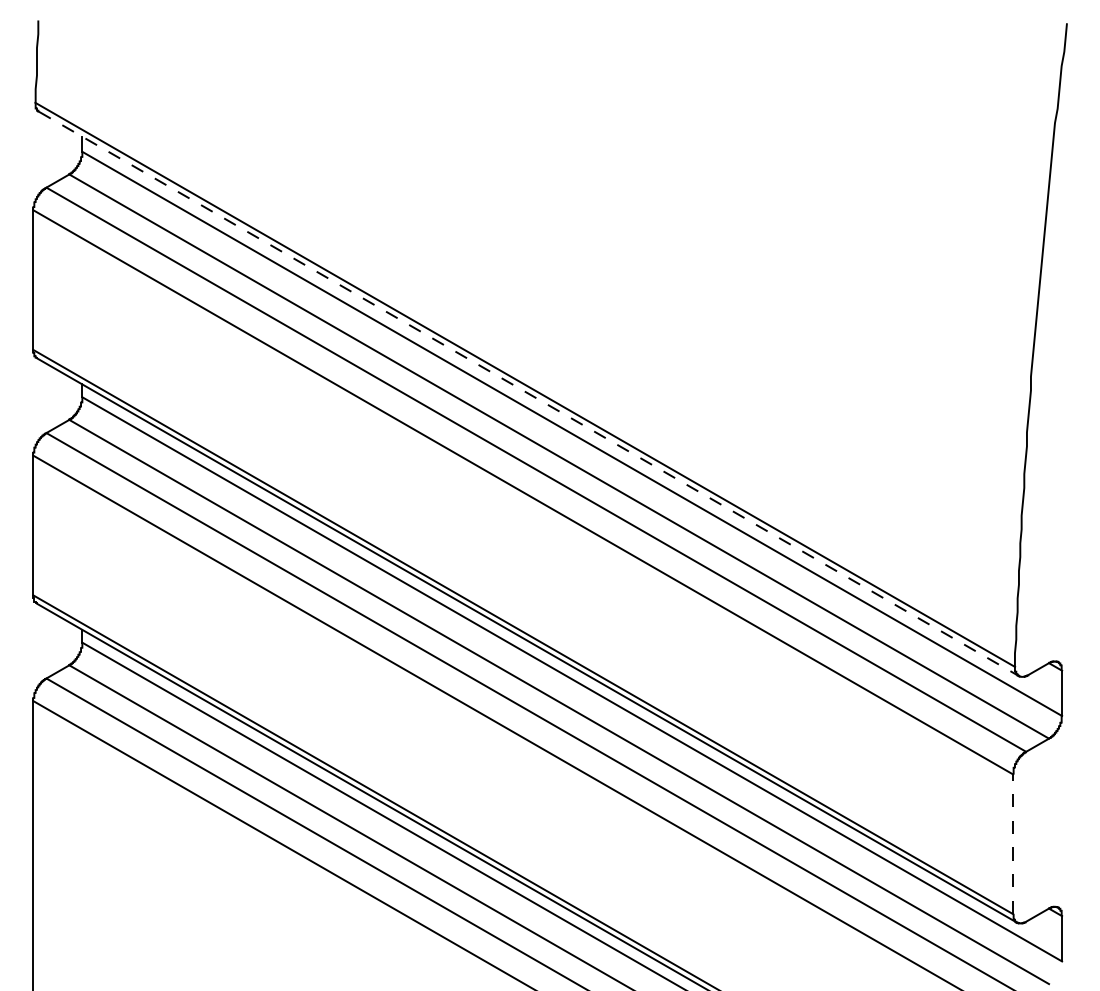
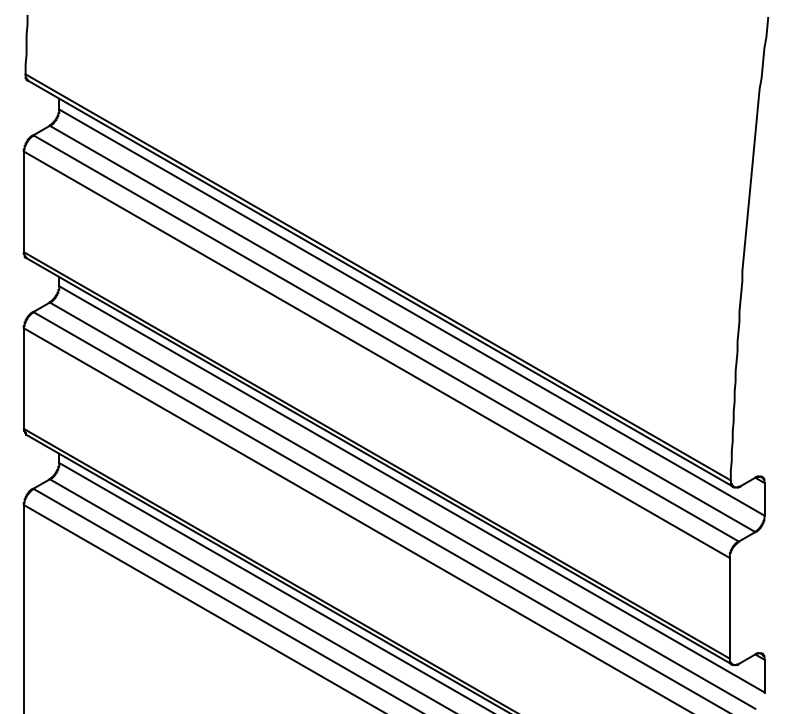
line: (529, 394) -> (381, 284), dashed -> solid
line: (1013, 844) -> (729, 608), dashed -> solid

